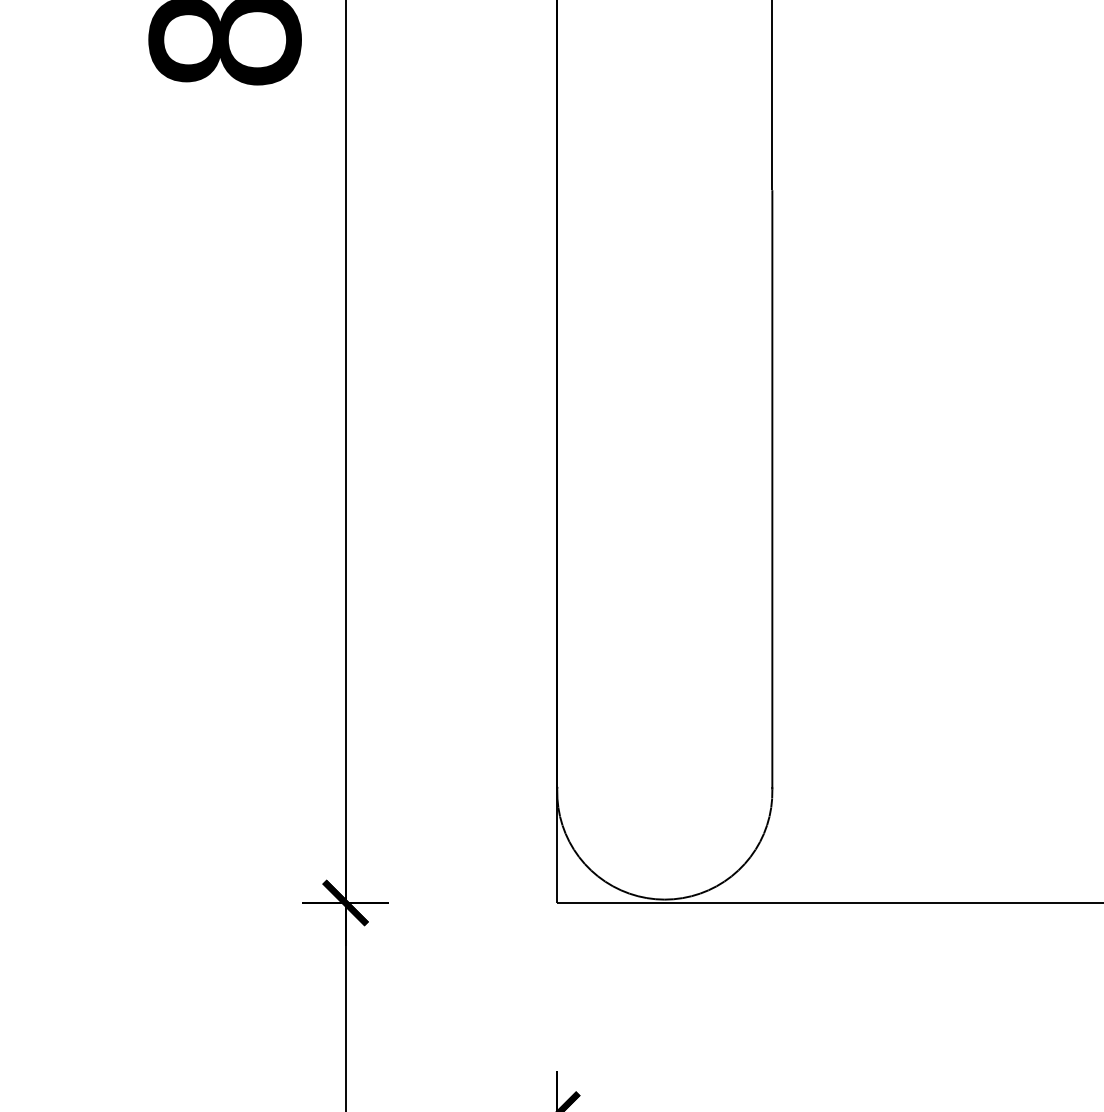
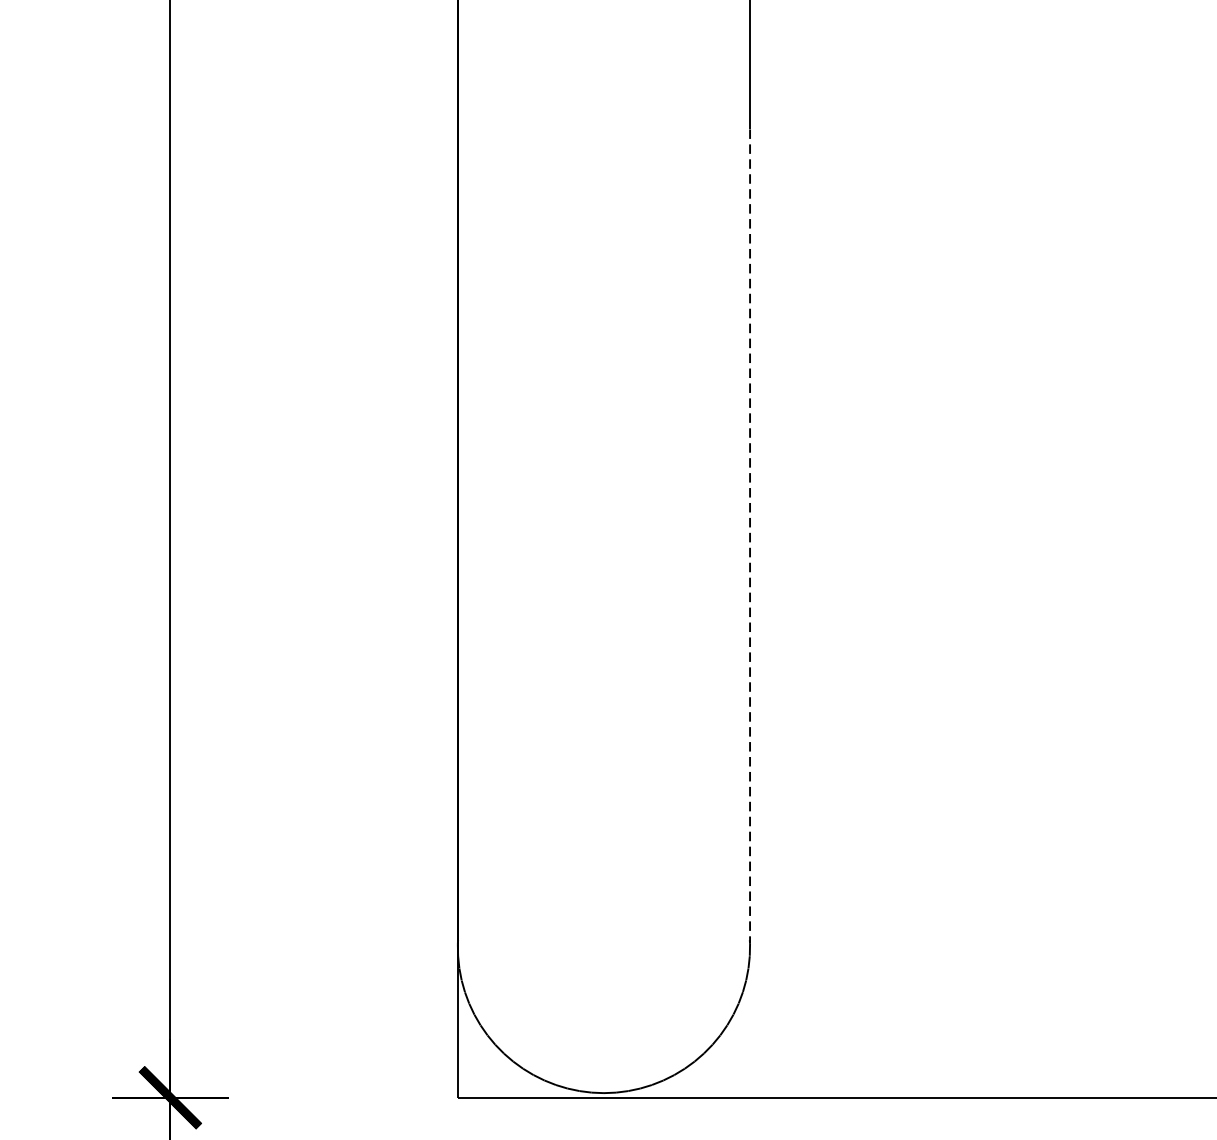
line: (772, 489) -> (750, 536), solid -> dashed

